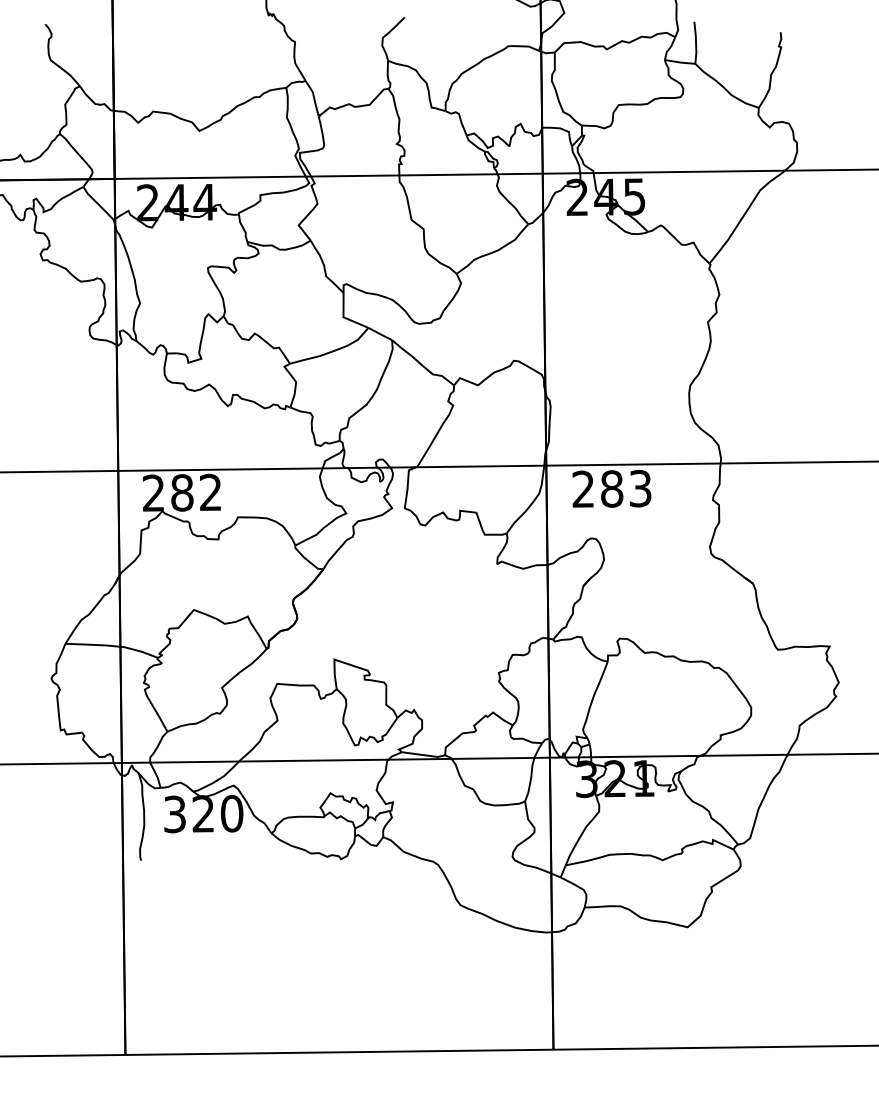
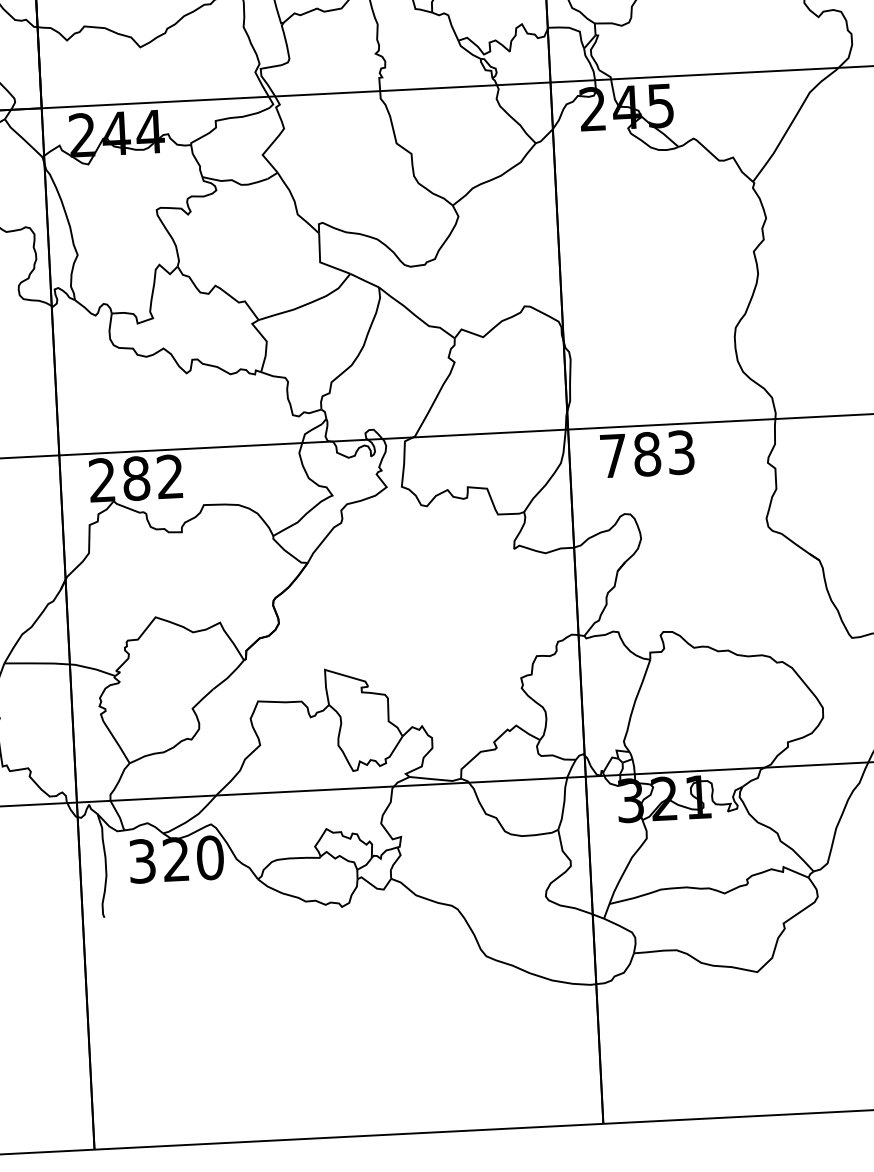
text: (582, 488) -> (612, 455), 283 -> 783

